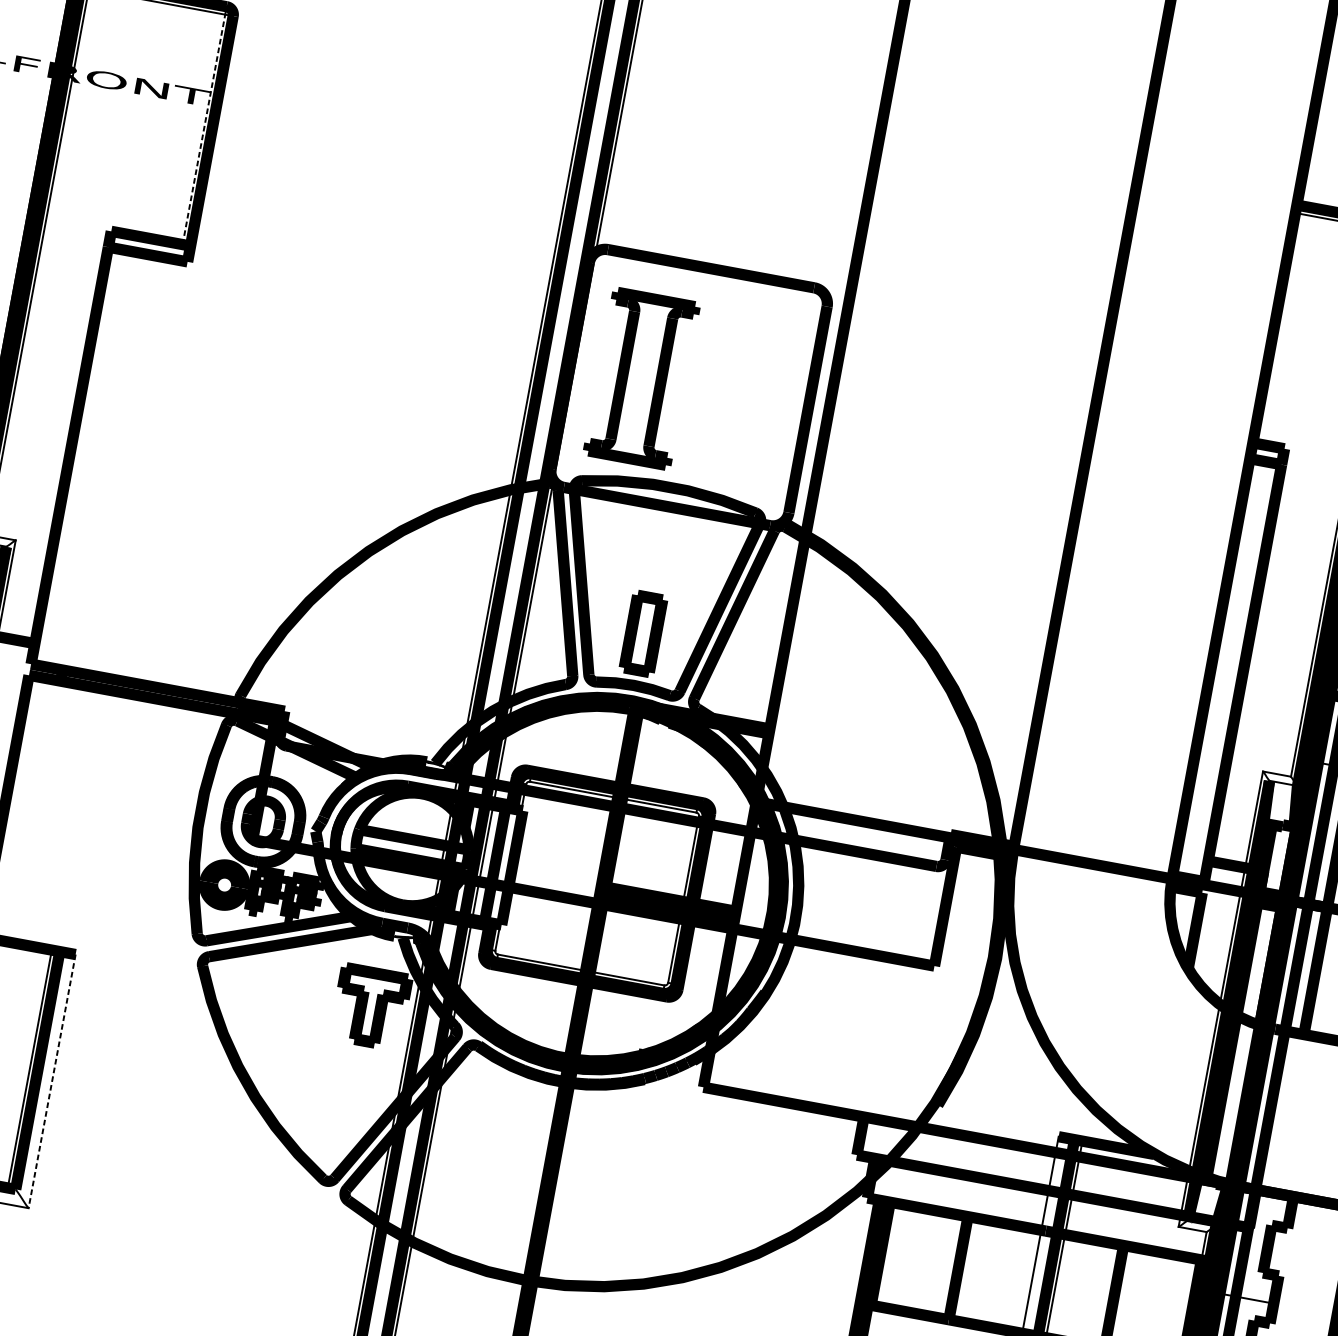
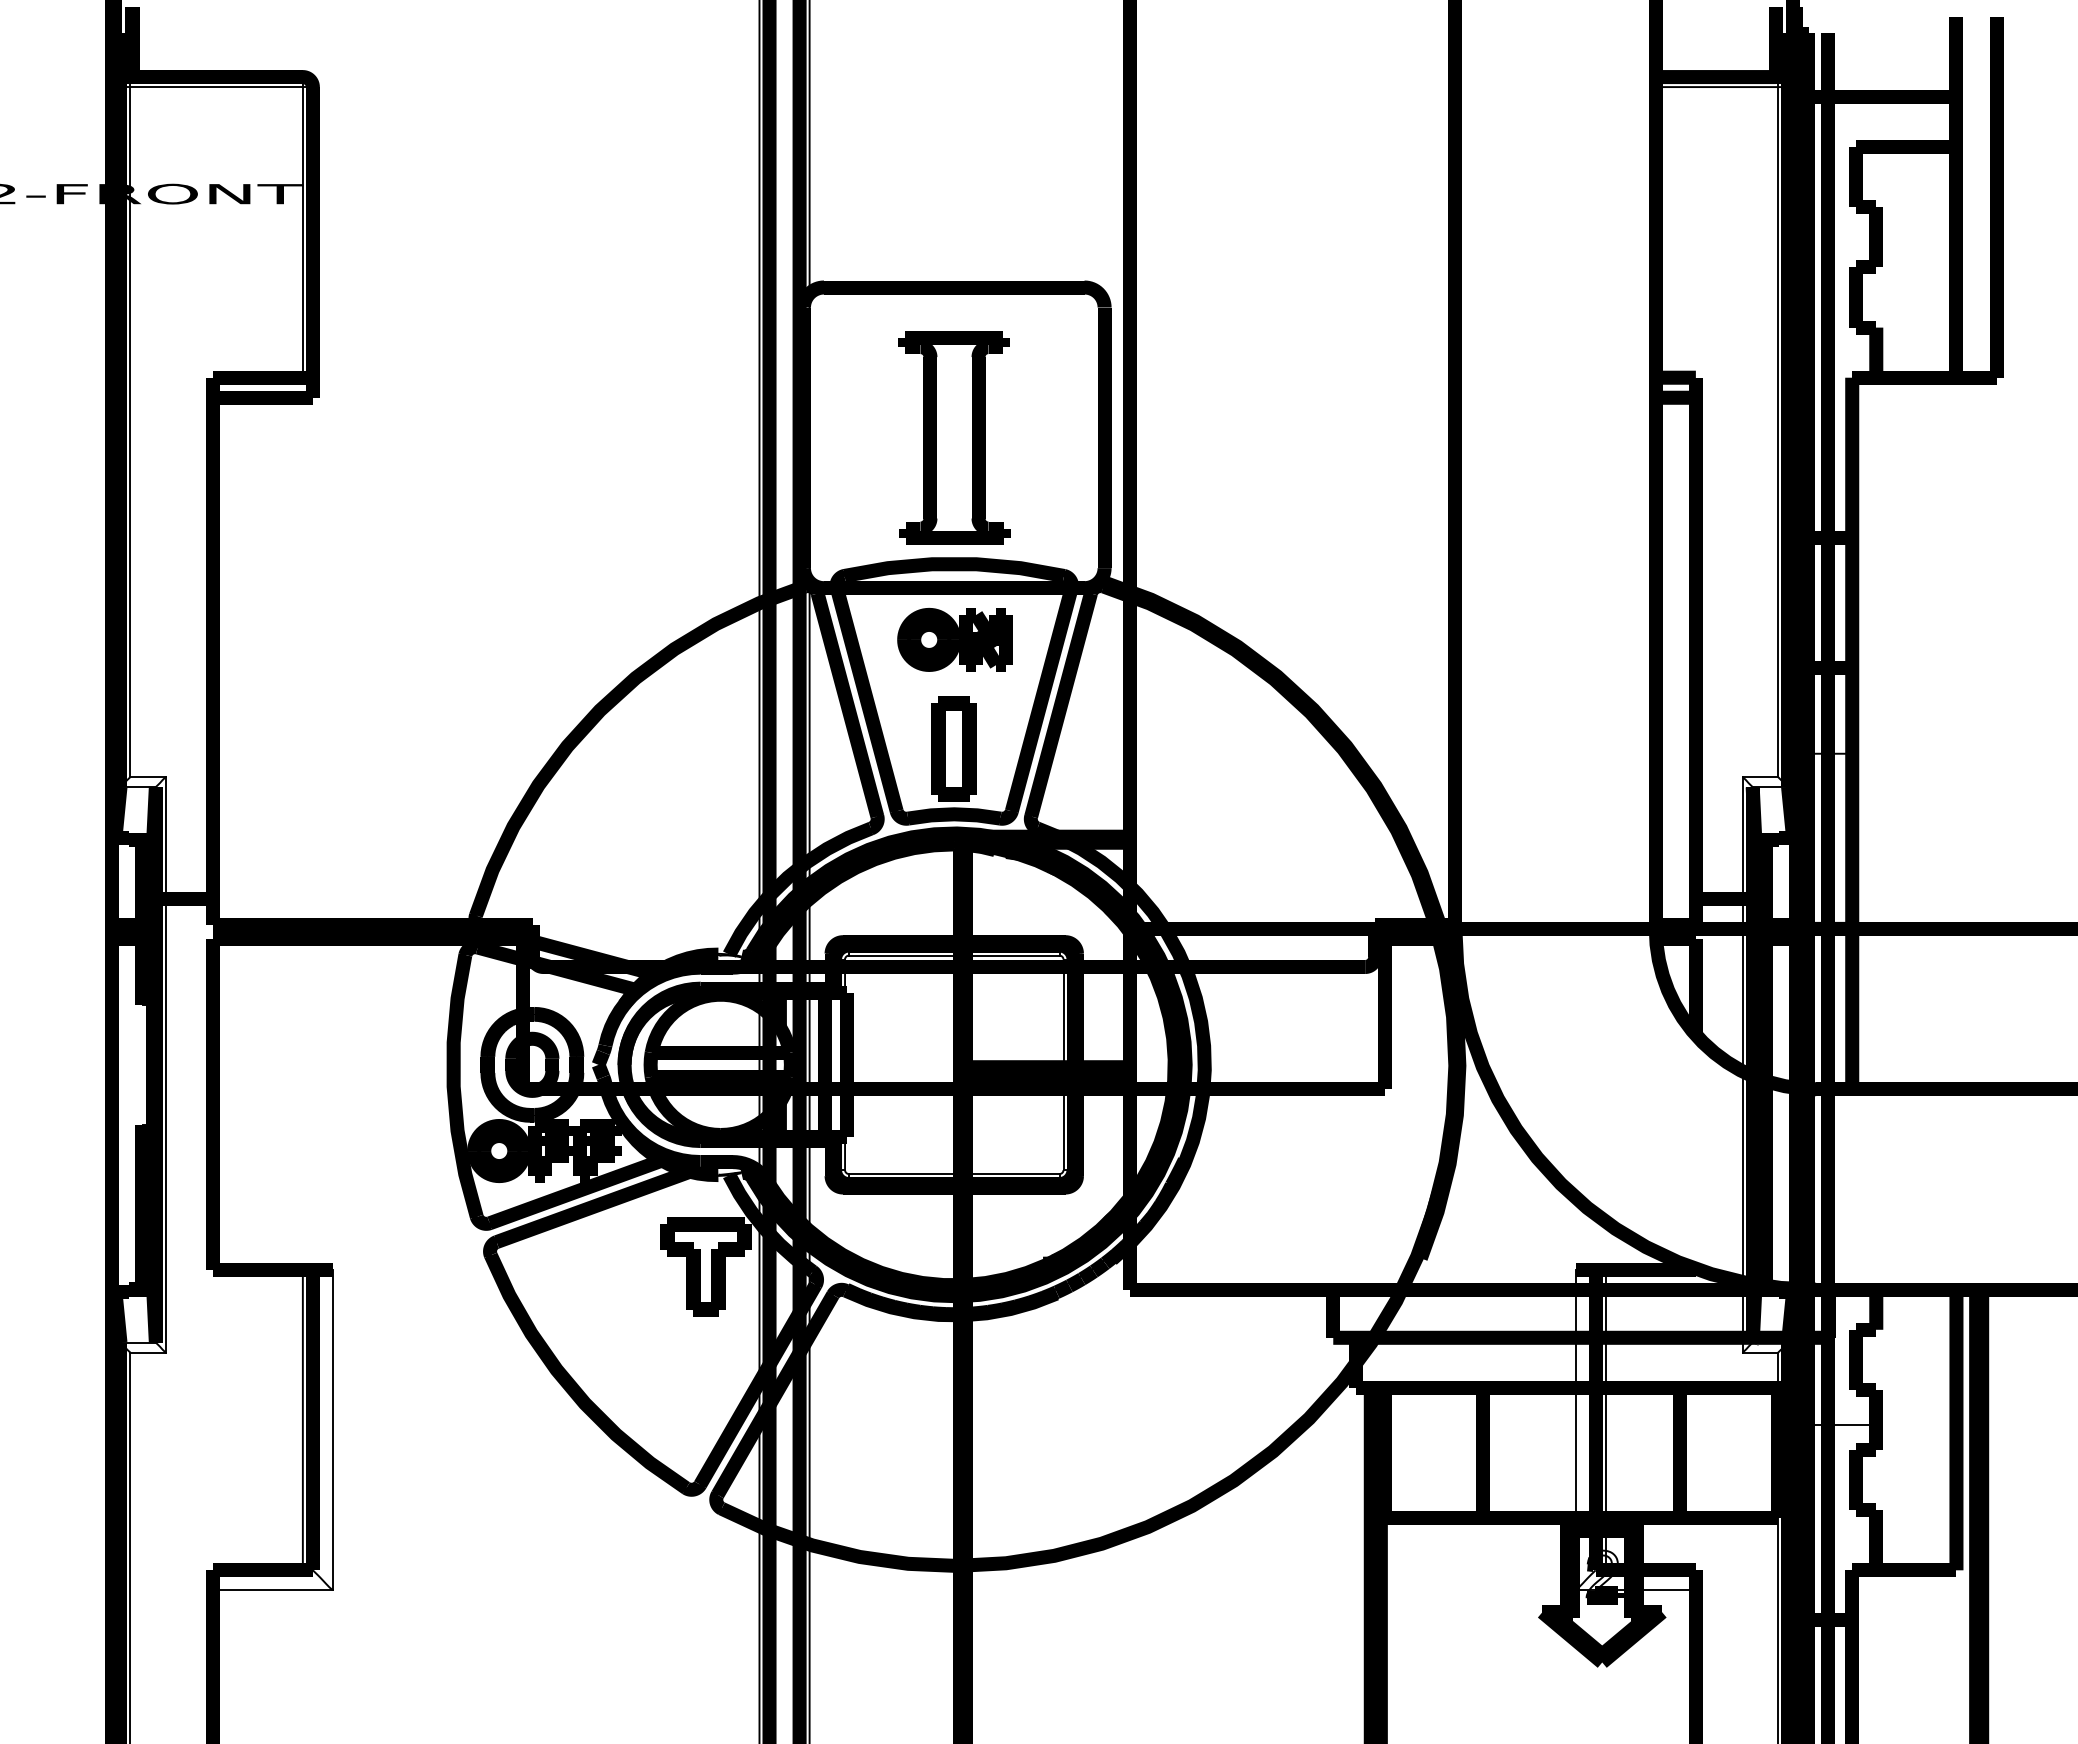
line: (203, 128) -> (302, 231), dashed -> solid
part: (641, 378) -> (954, 437), moved
part: (659, 547) -> (954, 639), added
line: (51, 1081) -> (332, 1430), dashed -> solid

